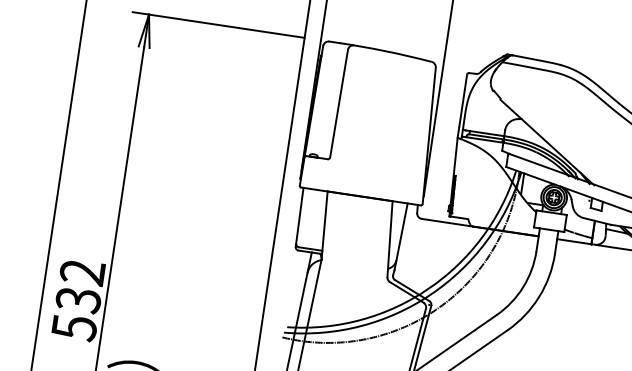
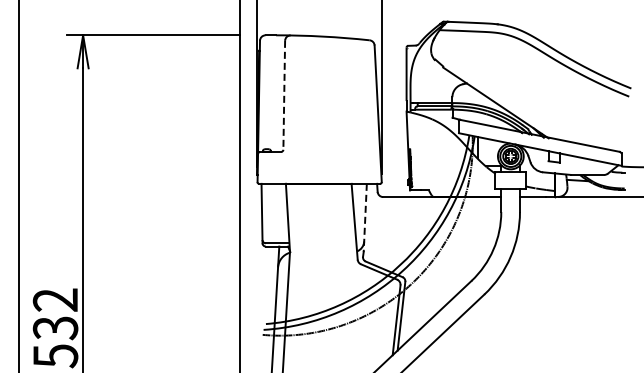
line: (339, 103) -> (284, 95), solid -> dashed
line: (401, 237) -> (365, 218), solid -> dashed

